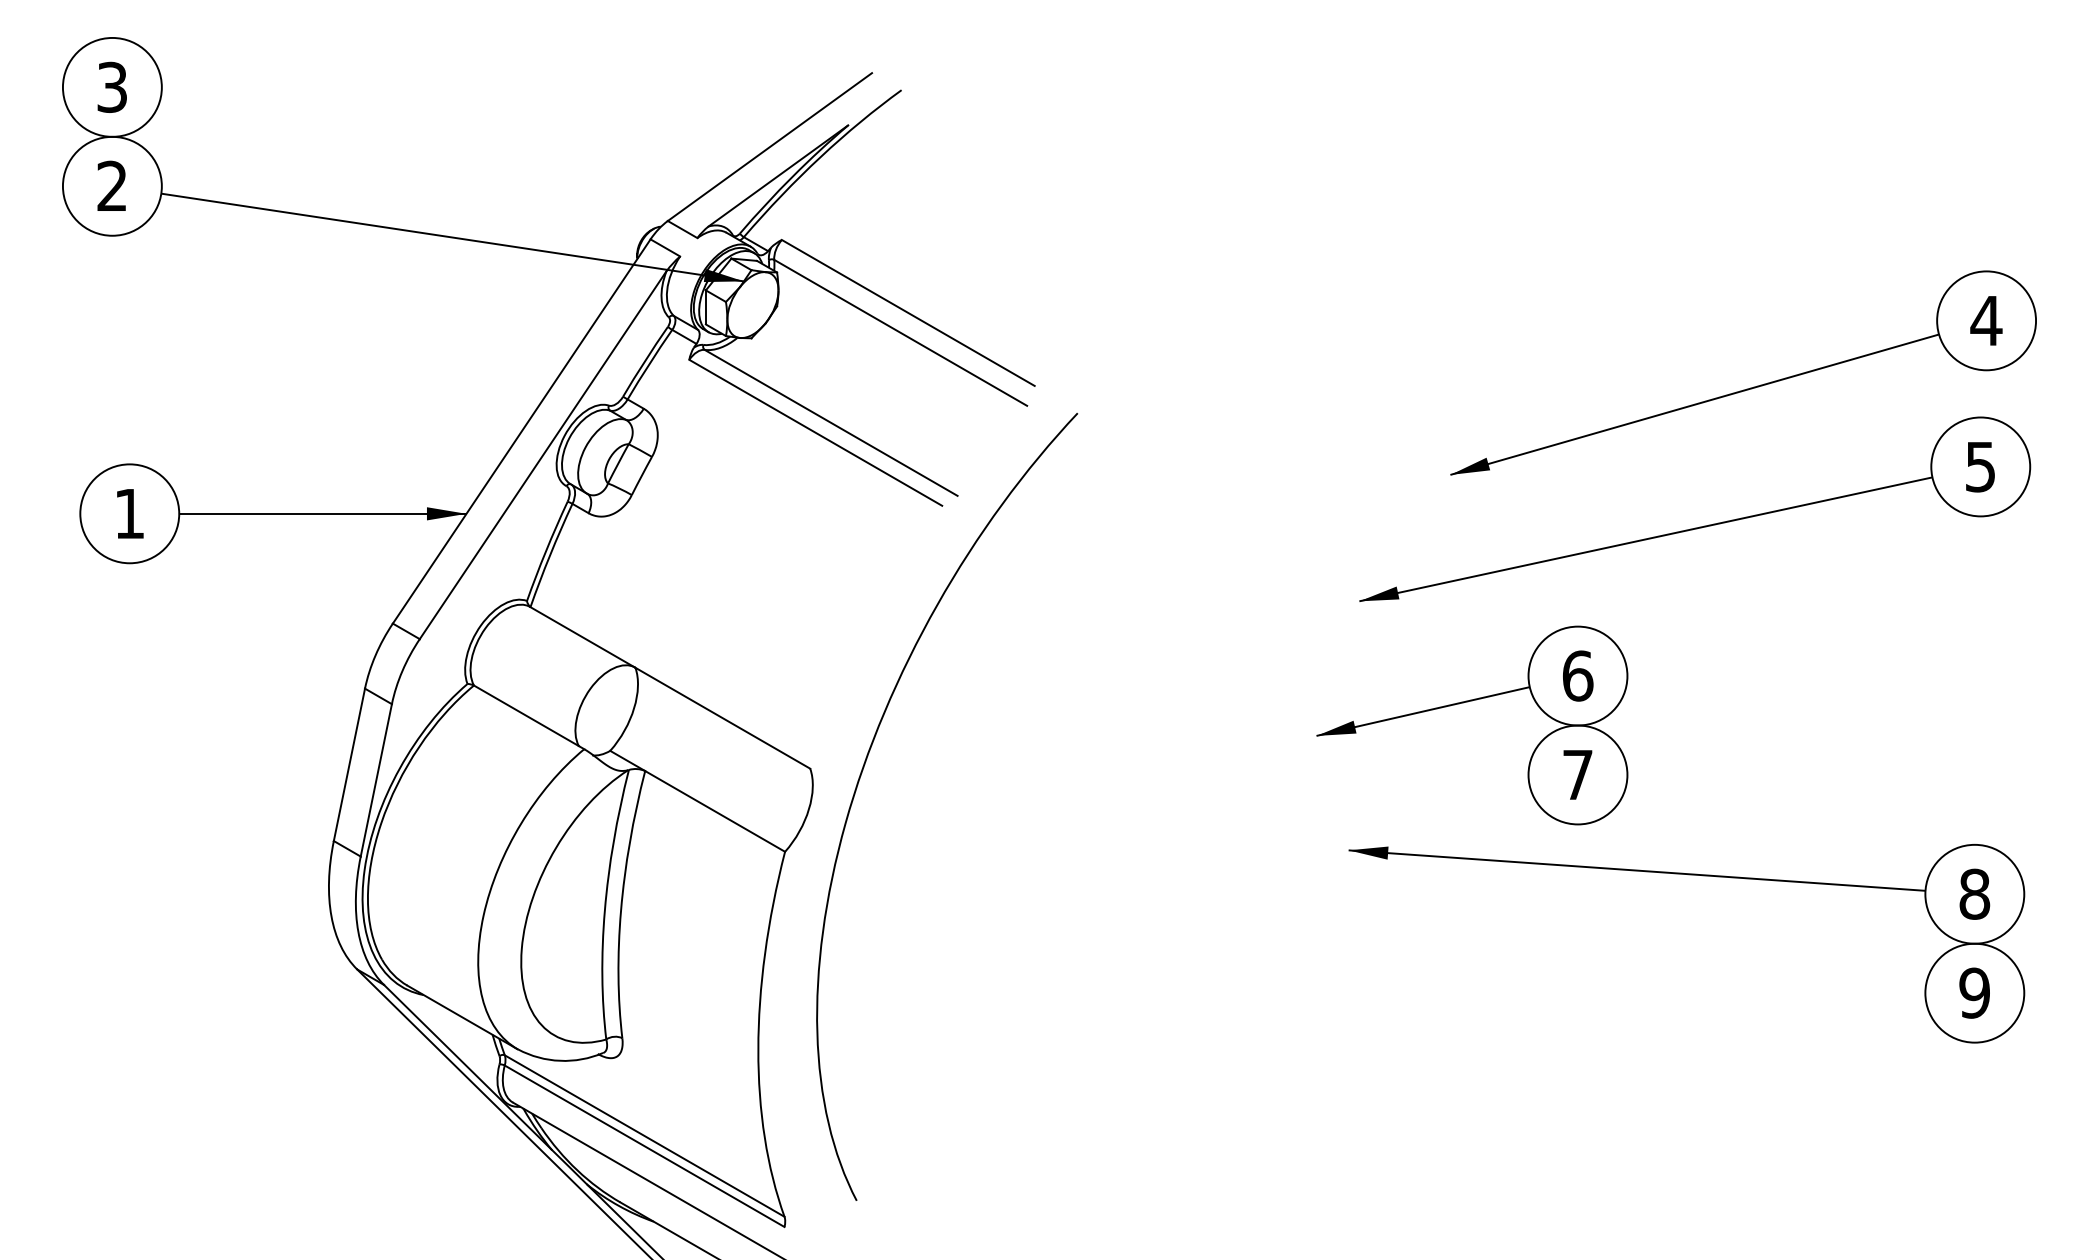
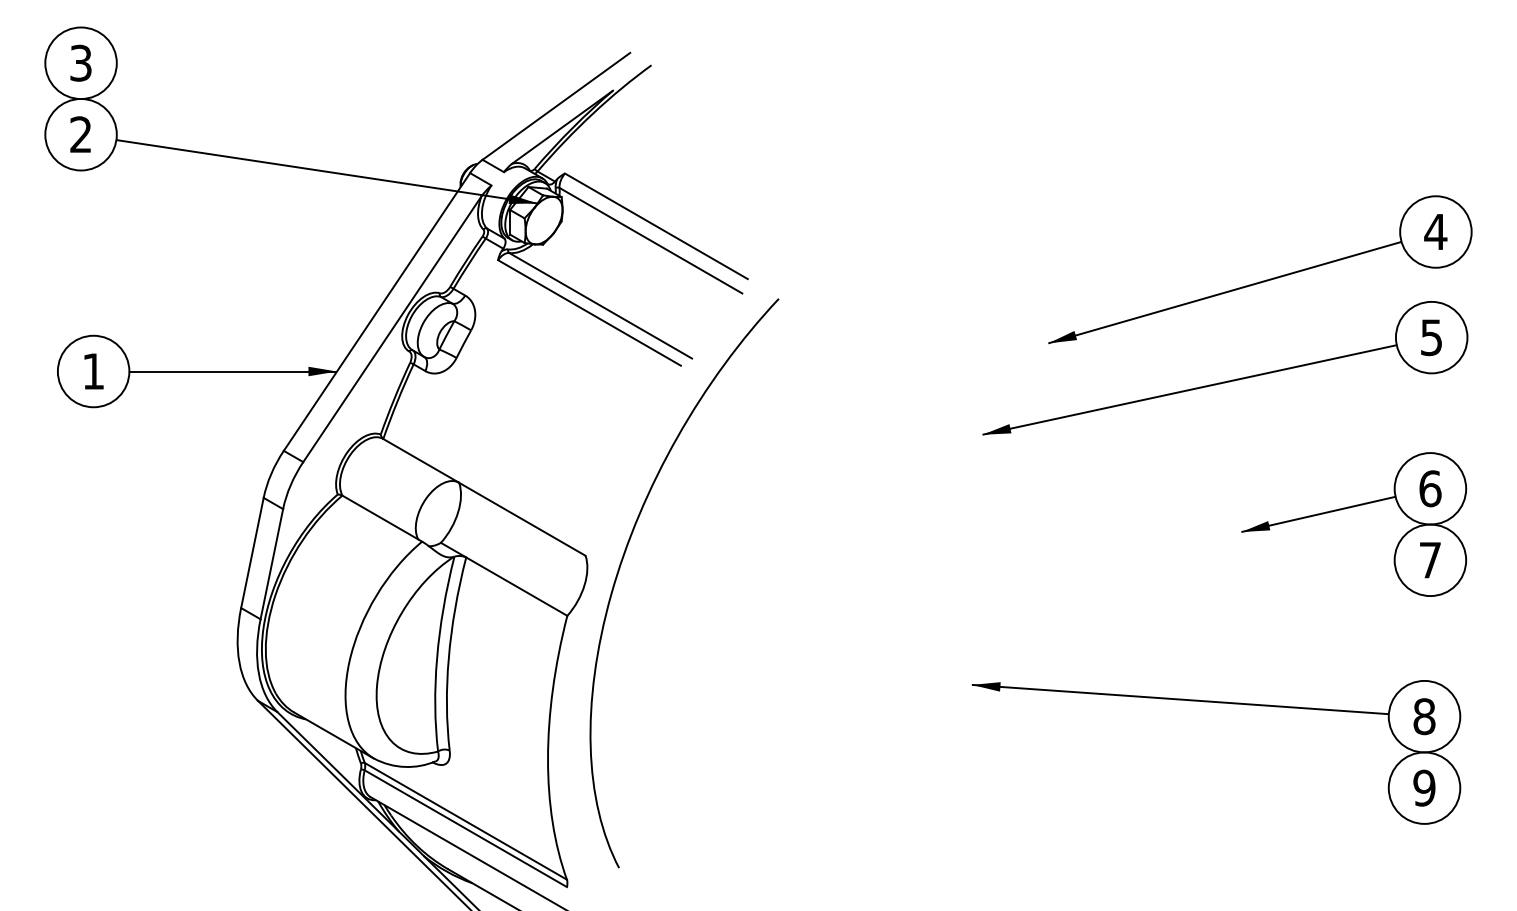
part: (1468, 702) -> (1351, 507), moved
part: (1688, 875) -> (1217, 703), moved

